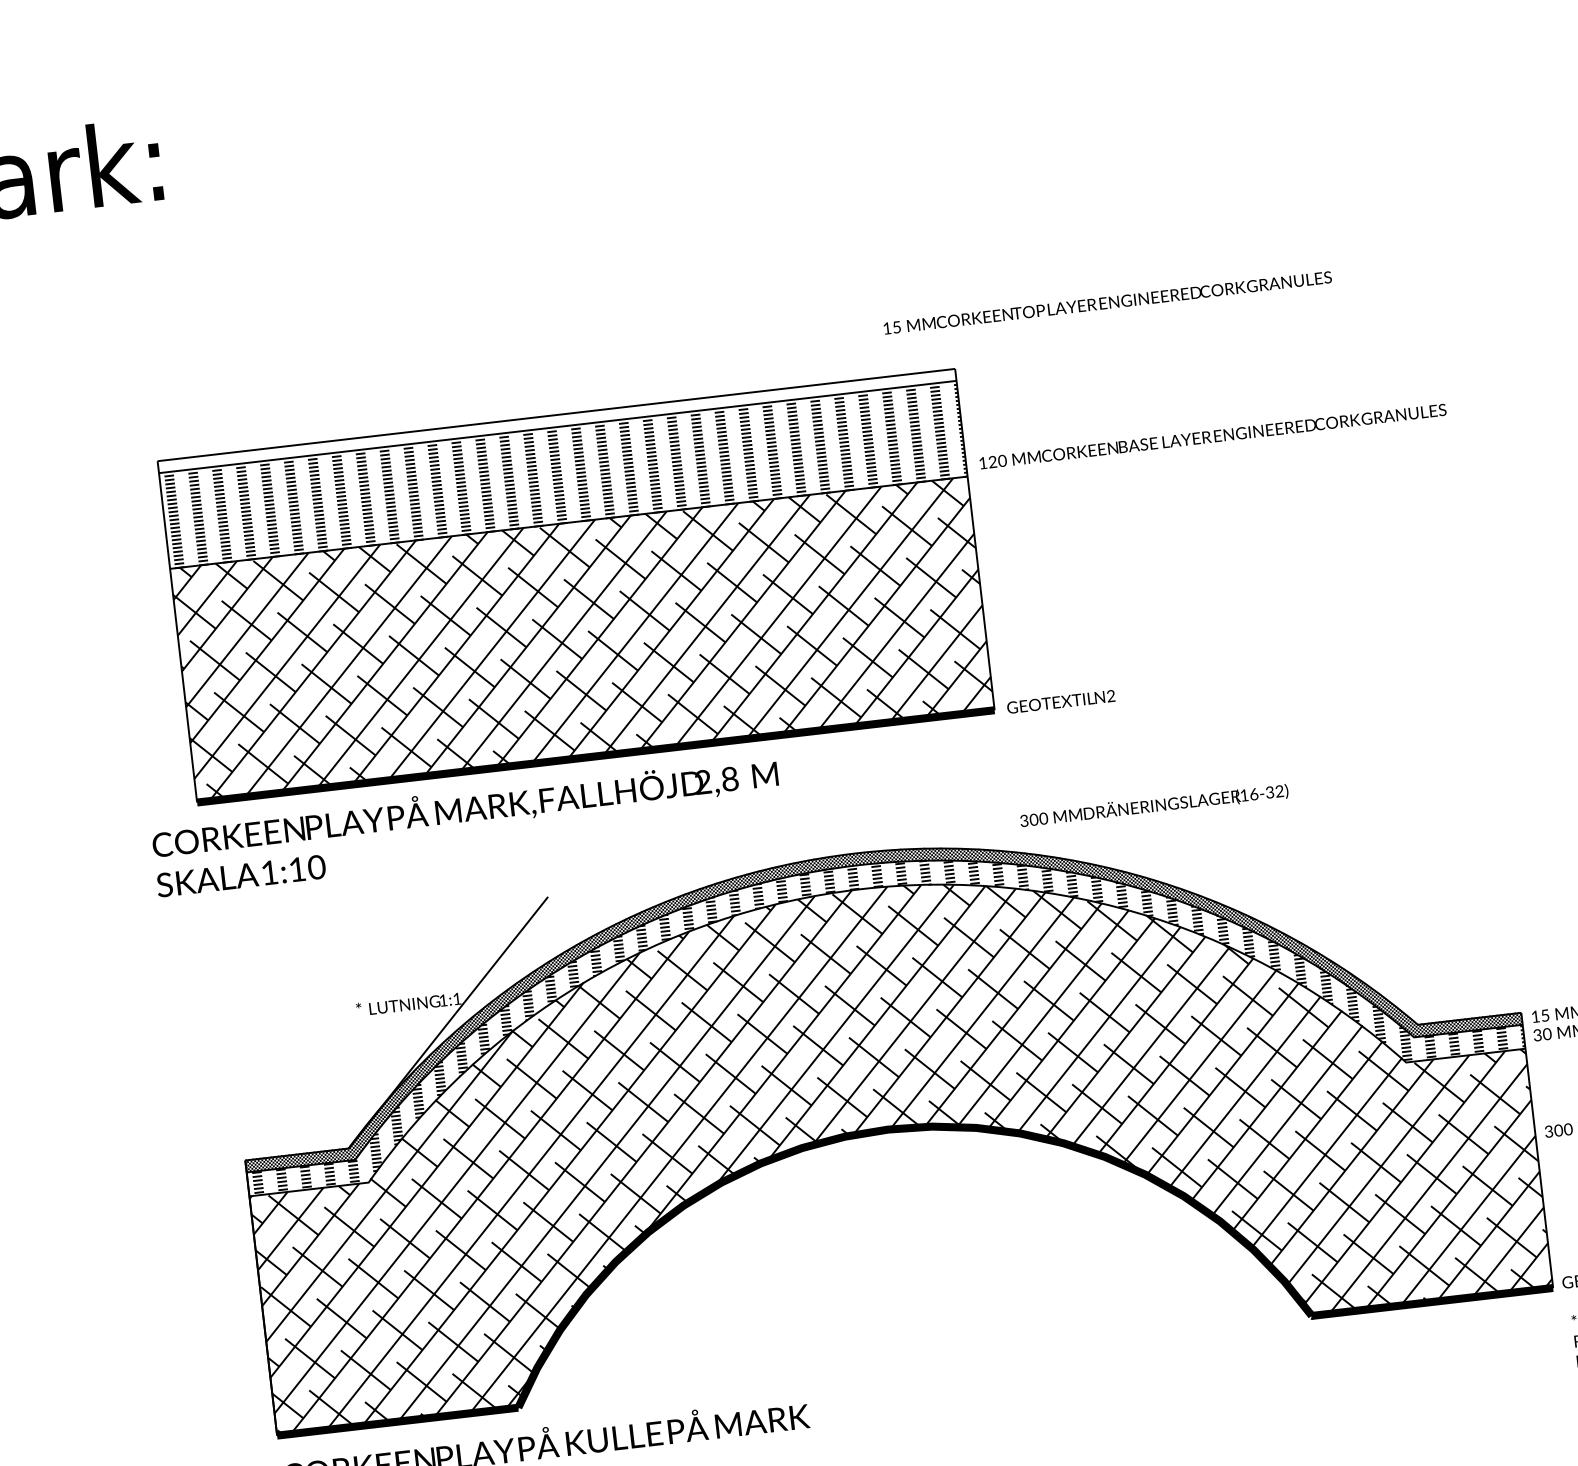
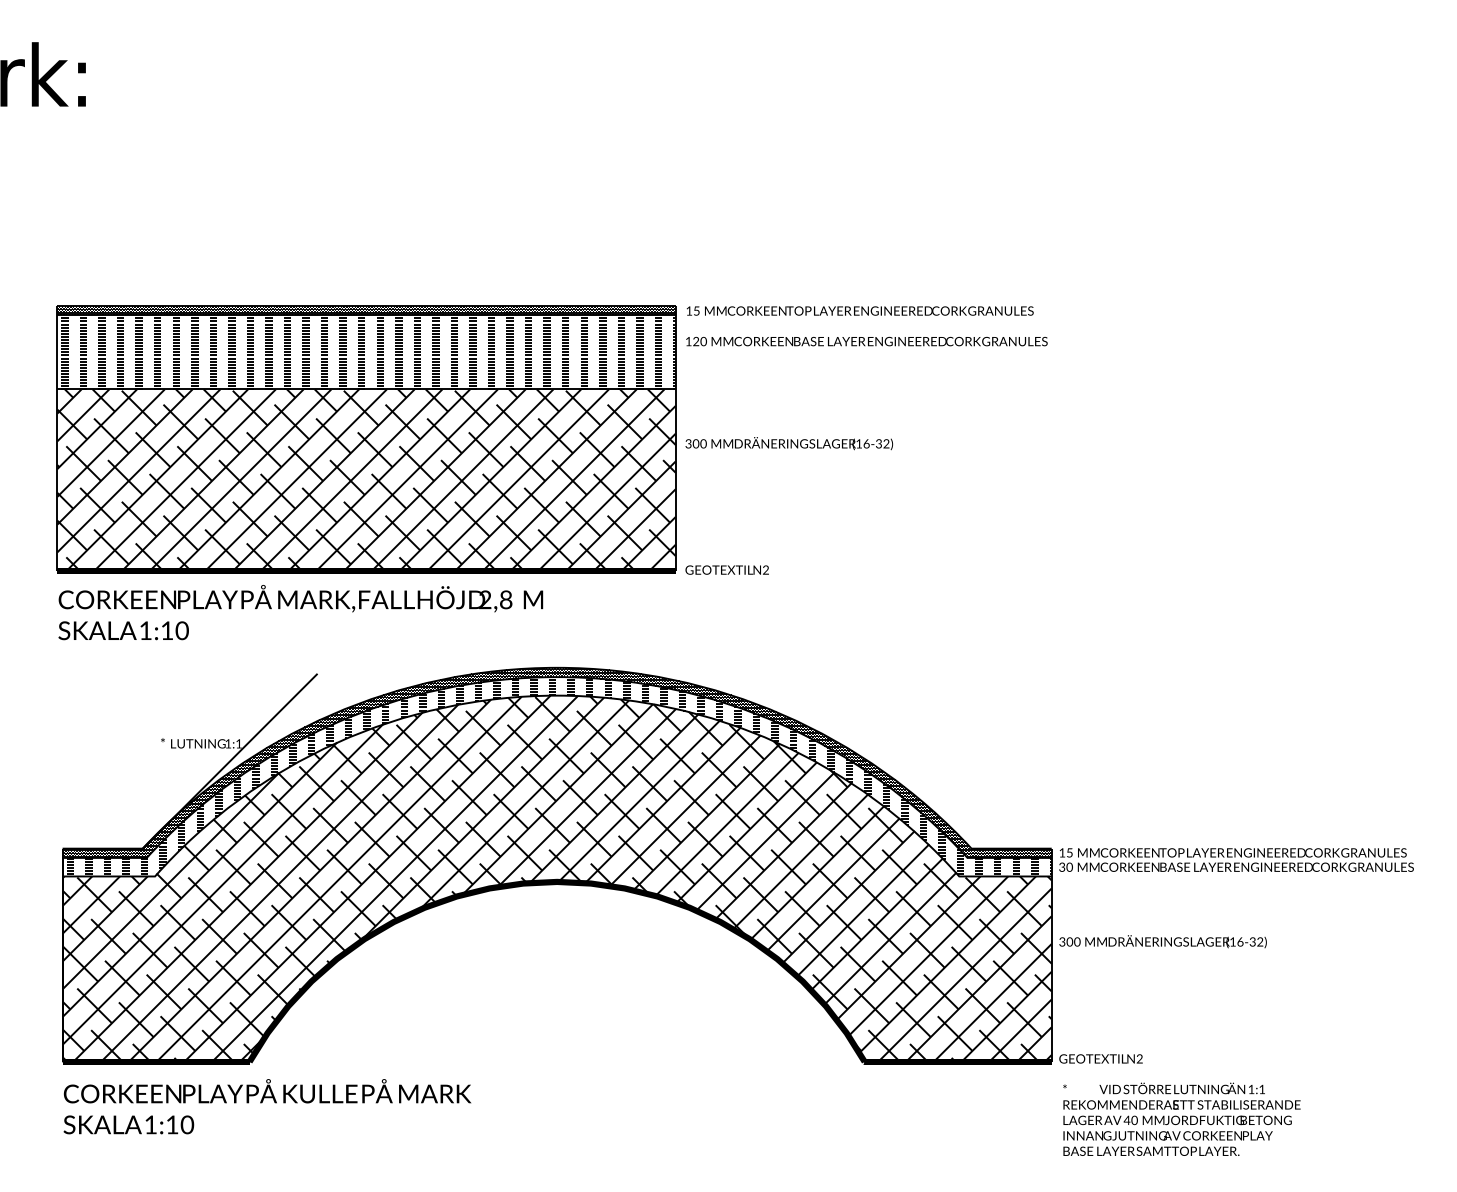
text: (1106, 302) -> (859, 310), moved
hatch: (557, 420) -> (366, 310), added
text: (1212, 436) -> (866, 341), moved
text: (1154, 805) -> (789, 443), moved
text: (466, 826) -> (300, 612), moved

